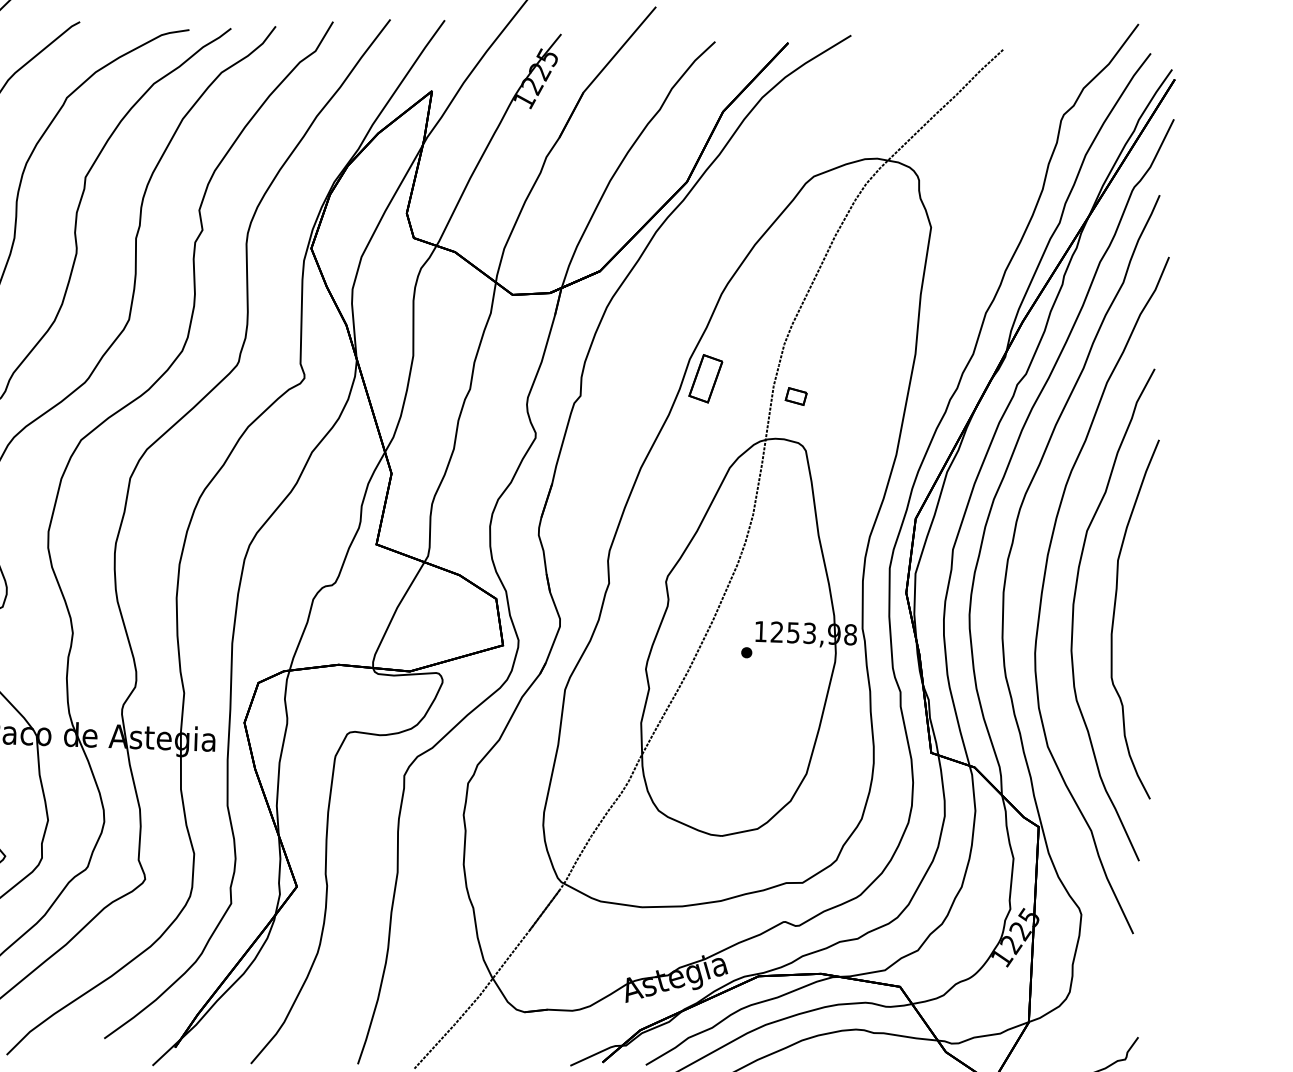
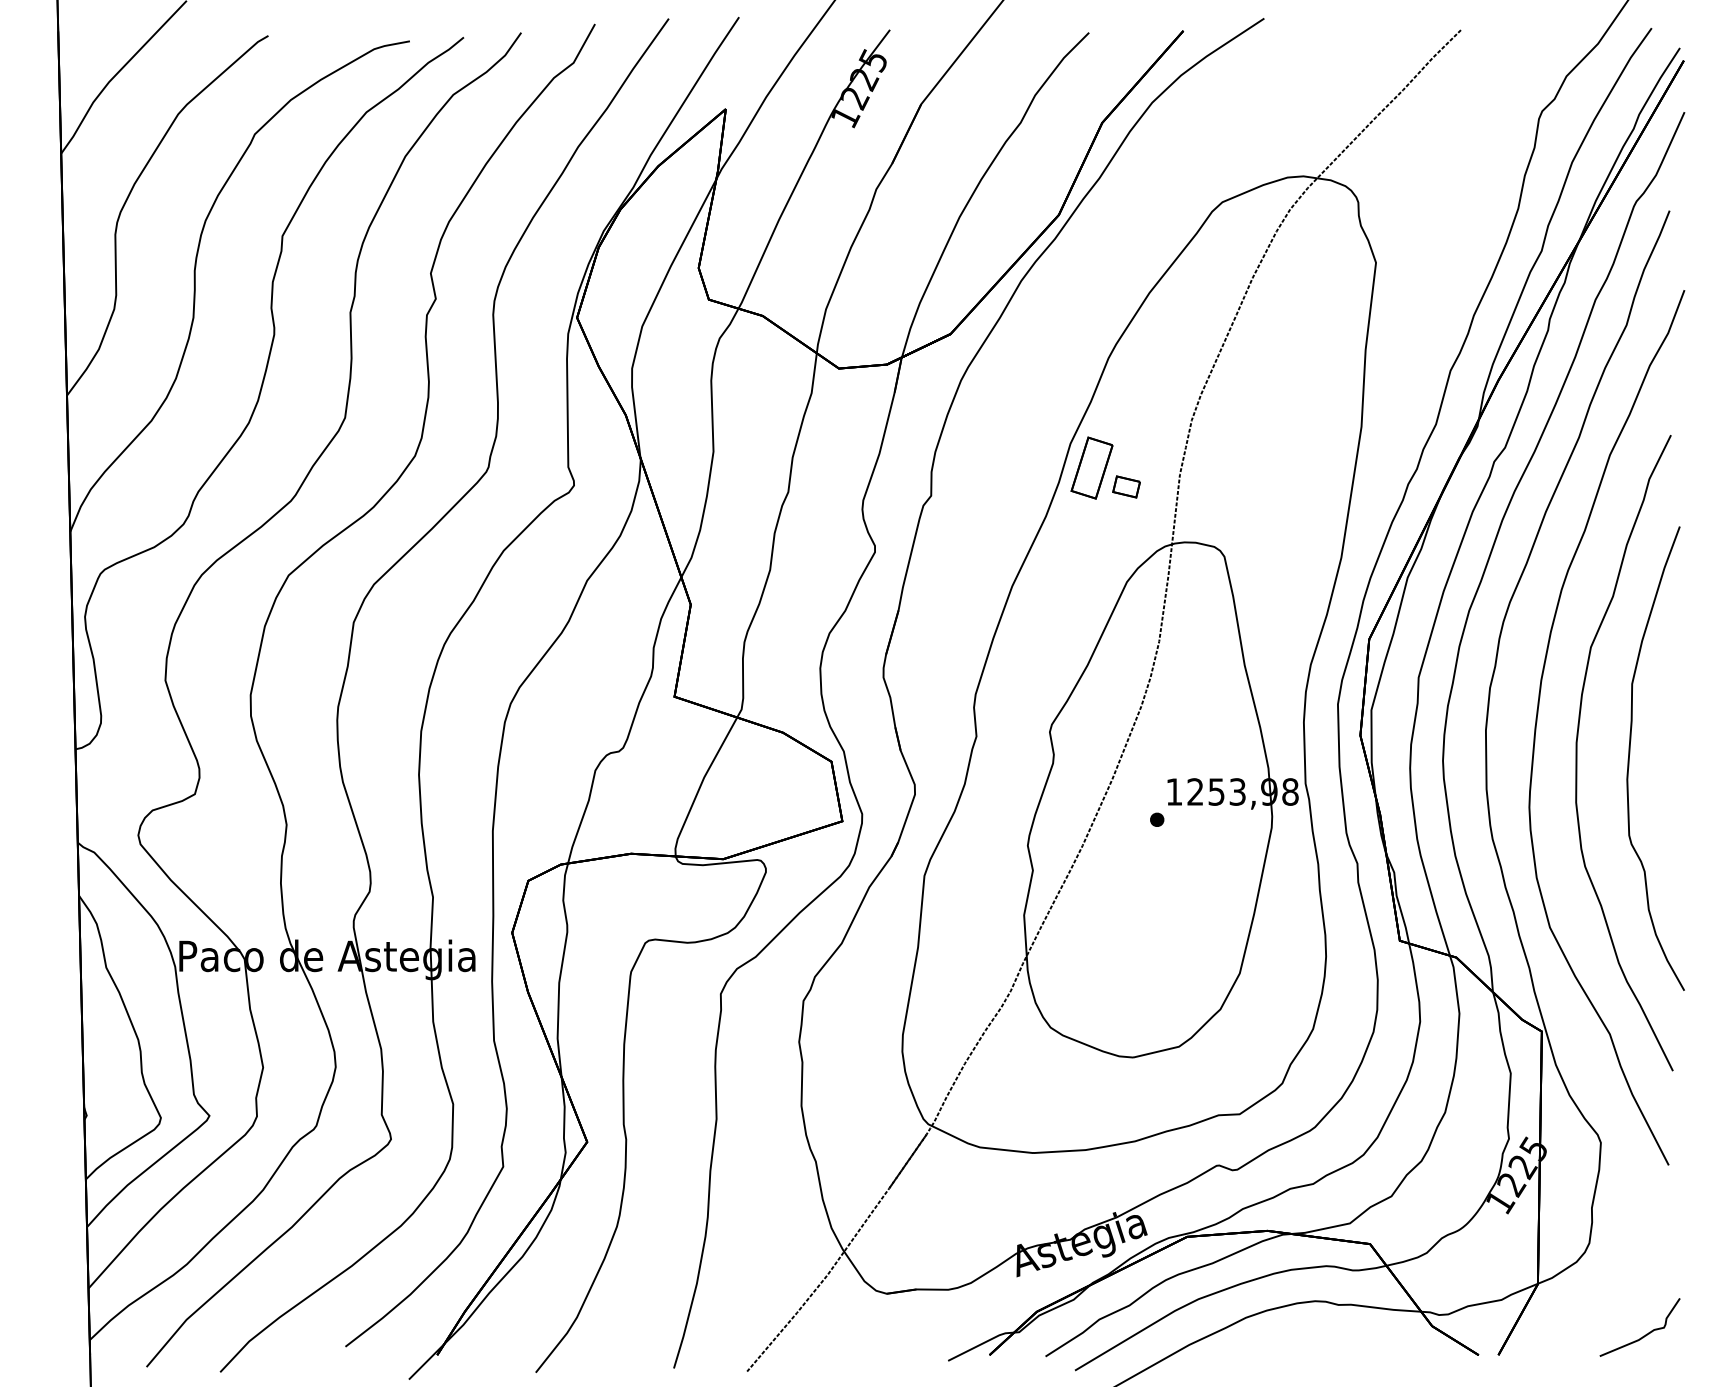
part: (796, 396) -> (1126, 486), moved

